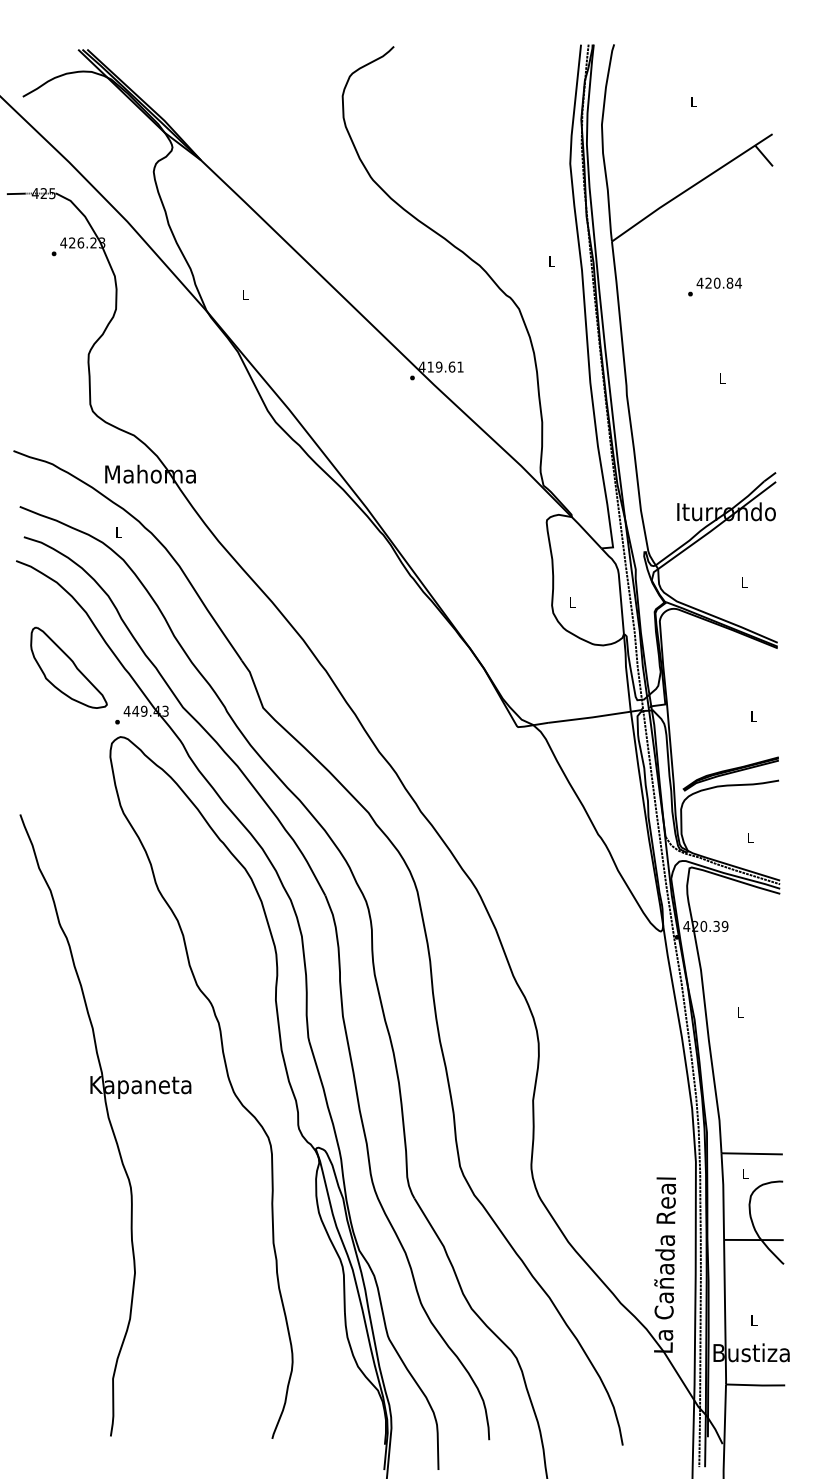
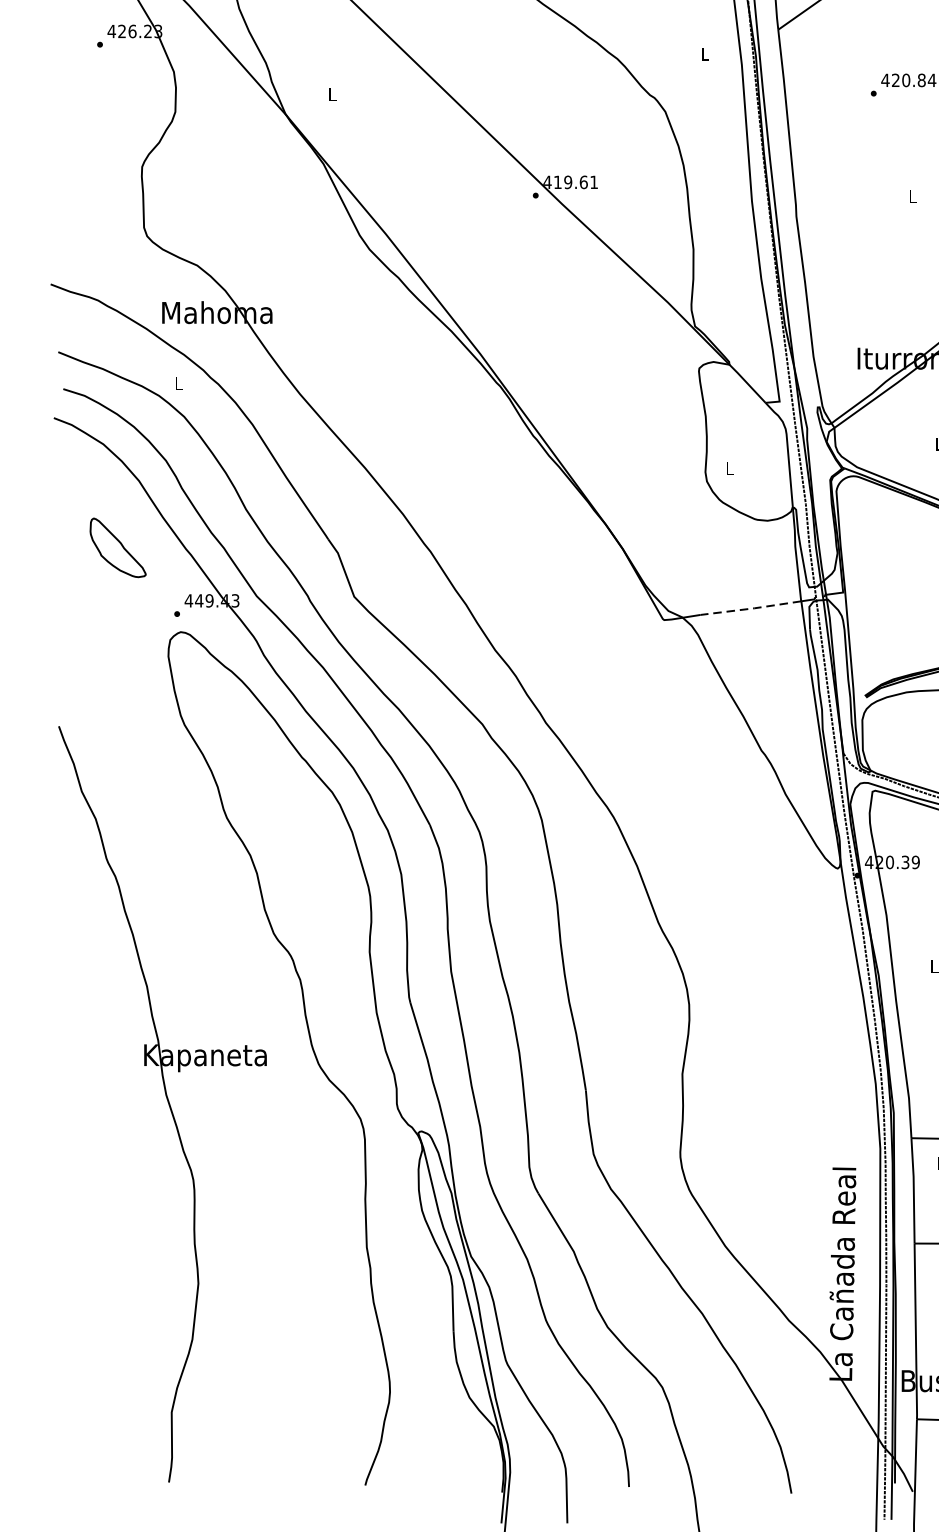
part: (68, 667) -> (117, 547), size x0.6
line: (589, 717) -> (750, 608), solid -> dashed

